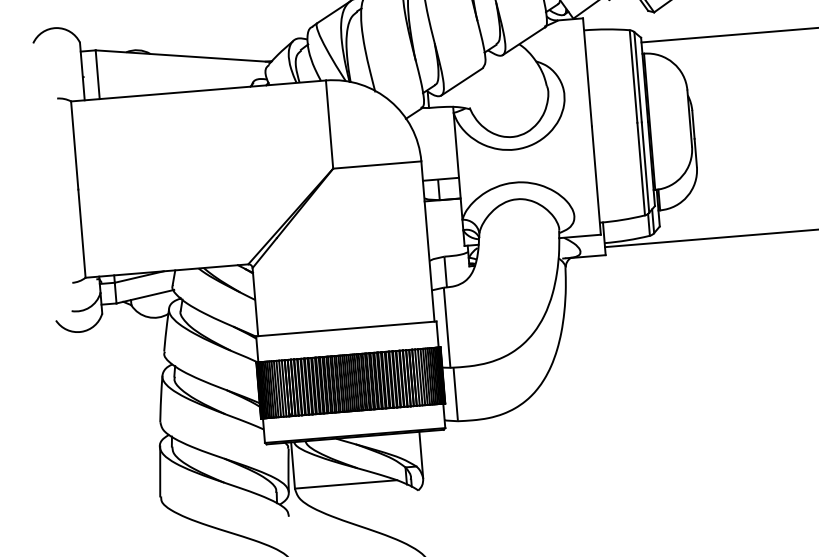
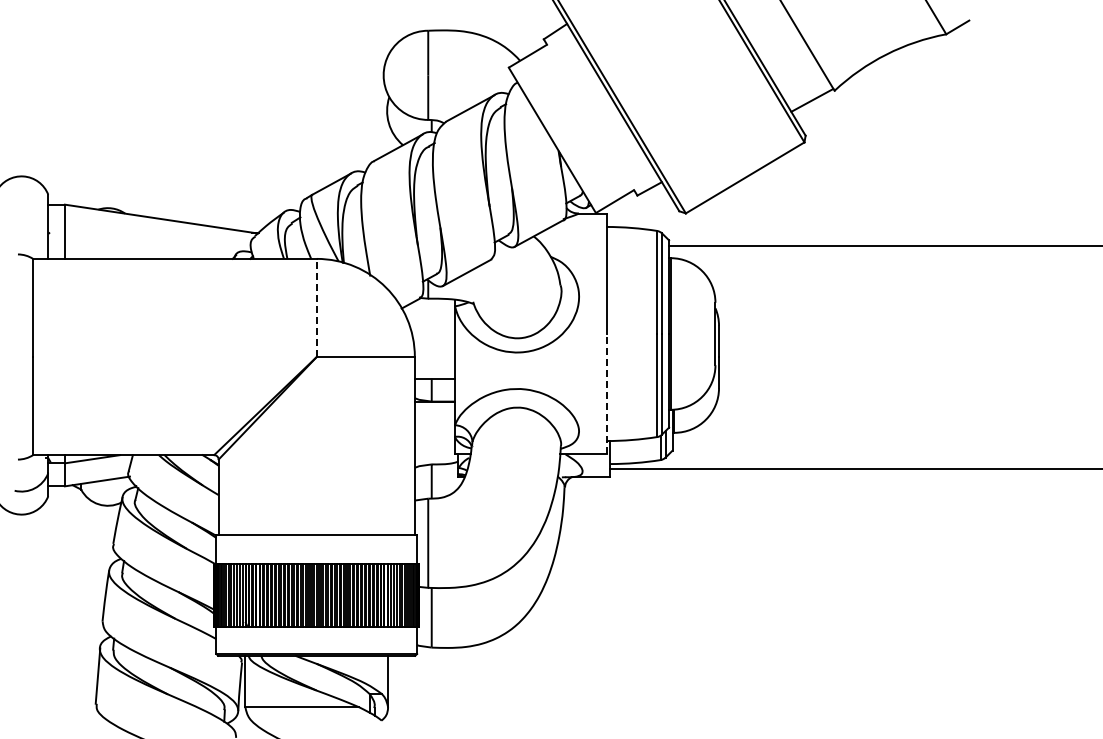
line: (329, 124) -> (316, 307), solid -> dashed
line: (596, 180) -> (606, 393), solid -> dashed

